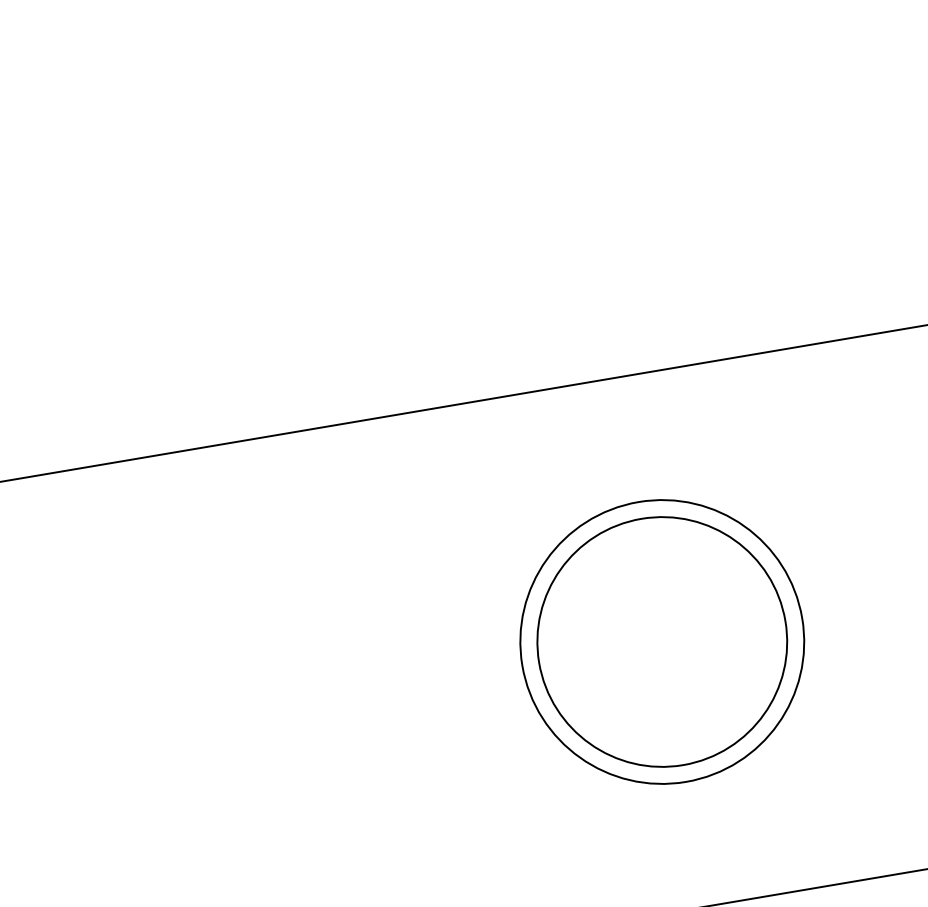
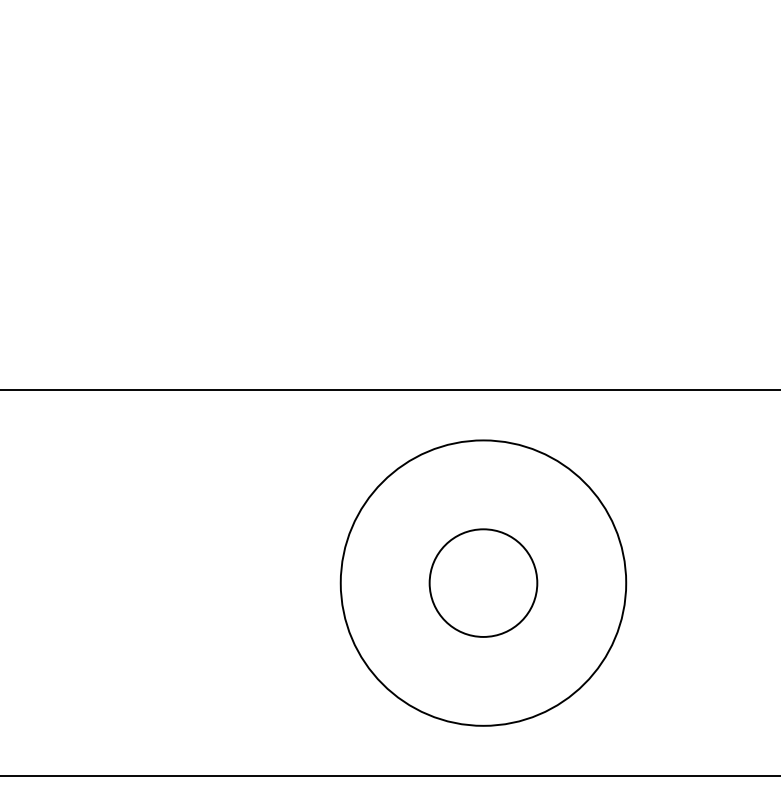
circle: (662, 641) -> (483, 582), size x0.6
circle: (662, 642) -> (483, 583), size x1.4

